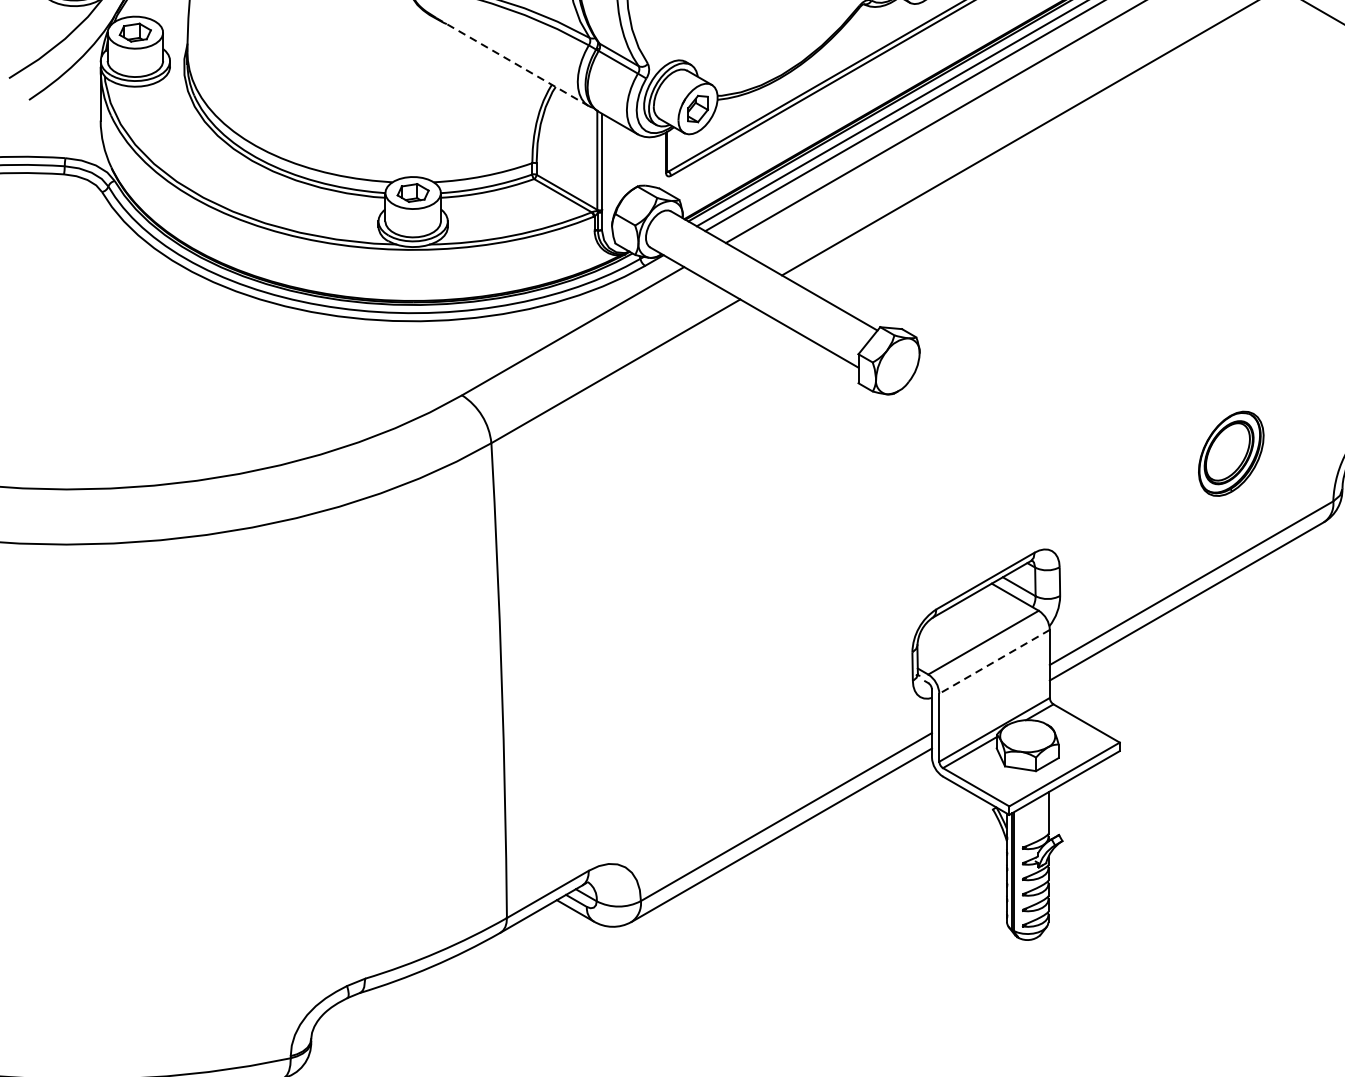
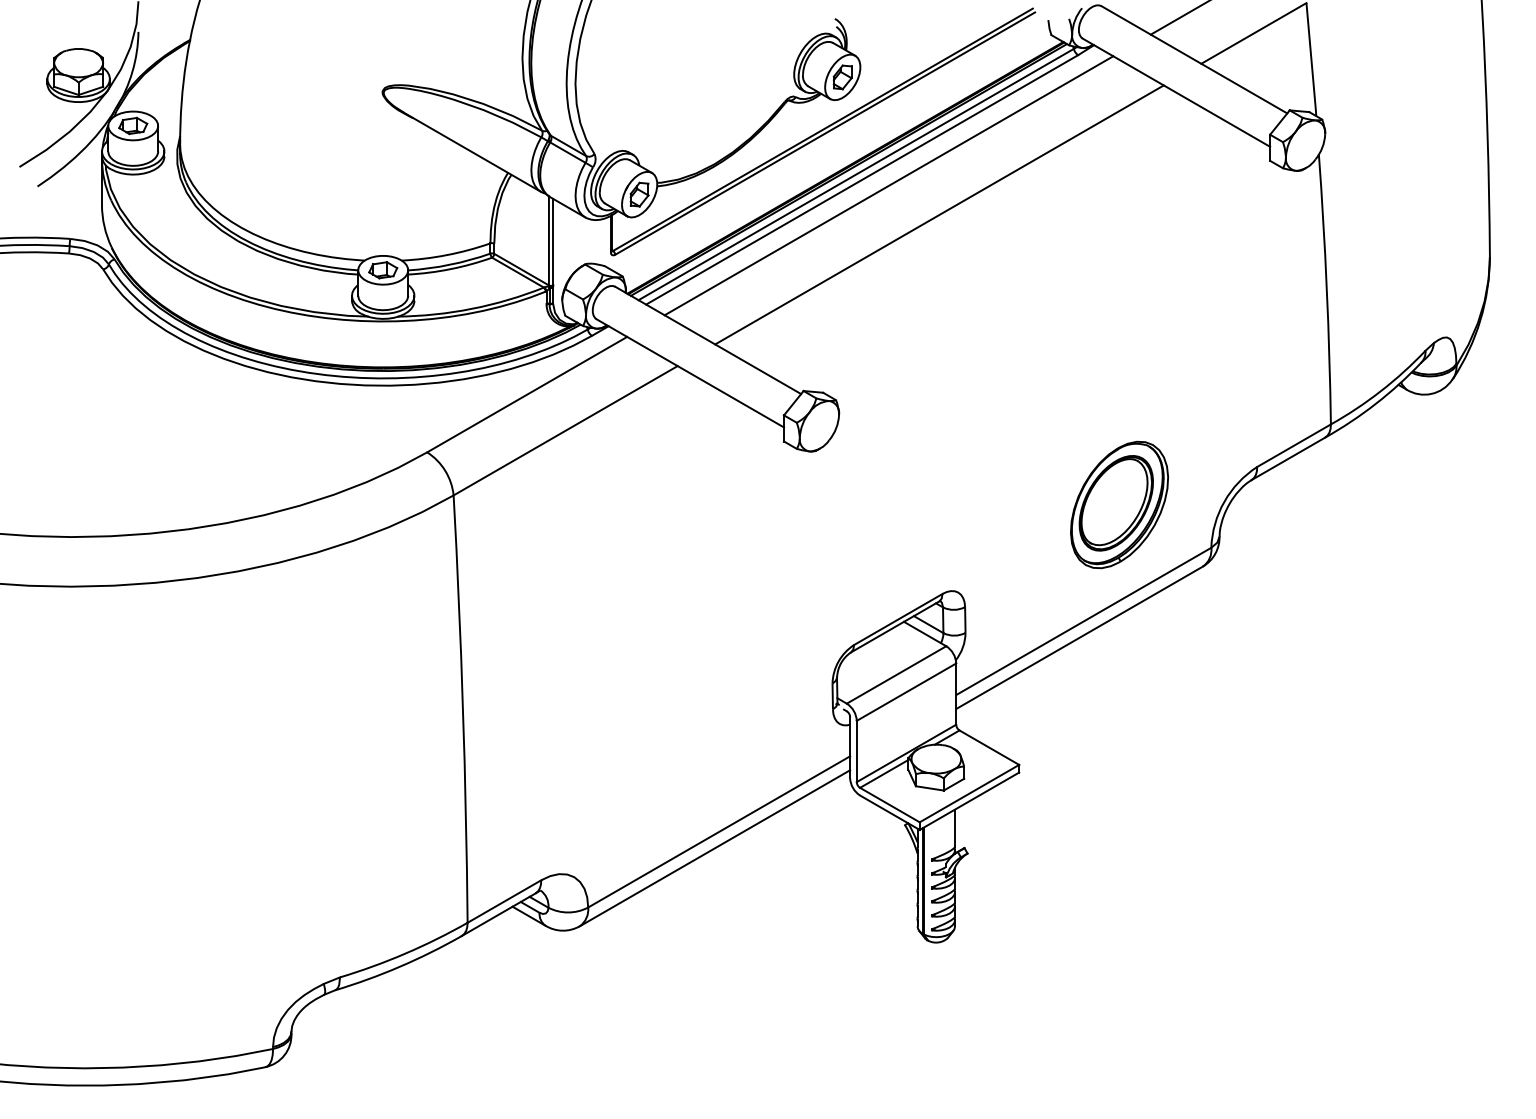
line: (512, 62) -> (472, 152), dashed -> solid
part: (1231, 453) -> (1119, 504), size x1.67
line: (994, 662) -> (906, 692), dashed -> solid

